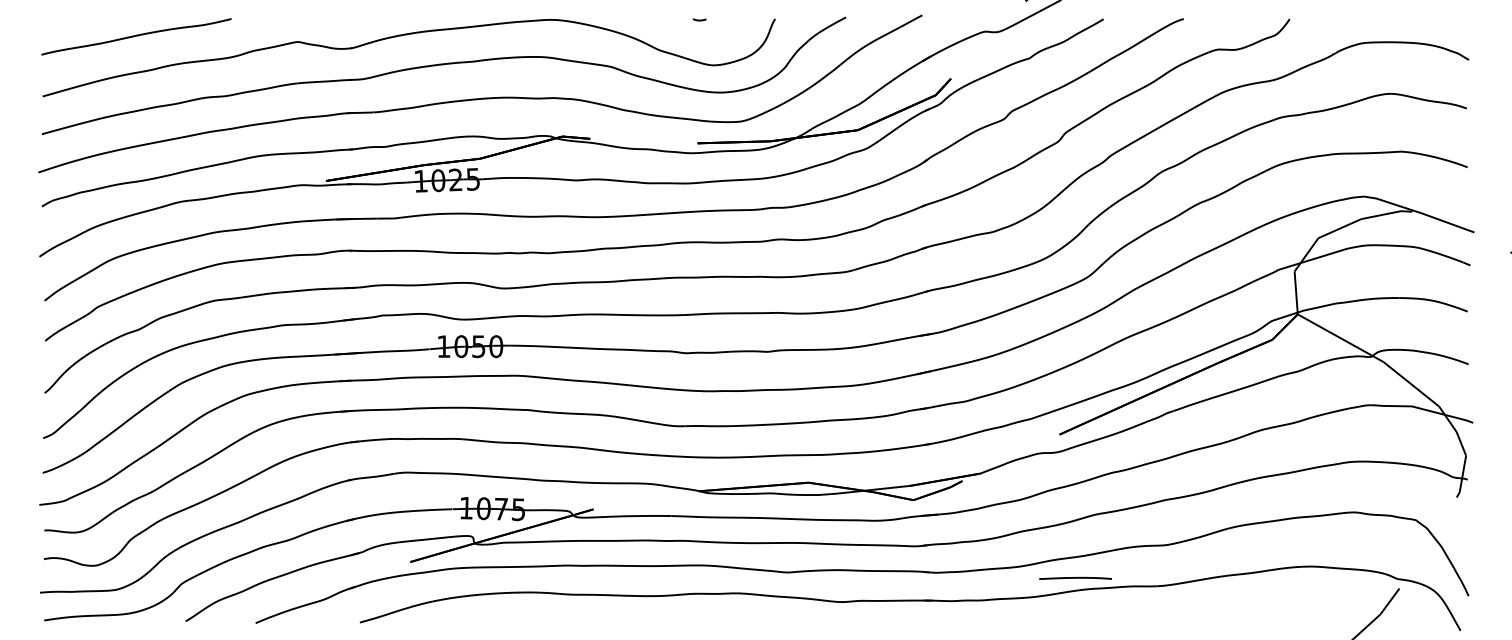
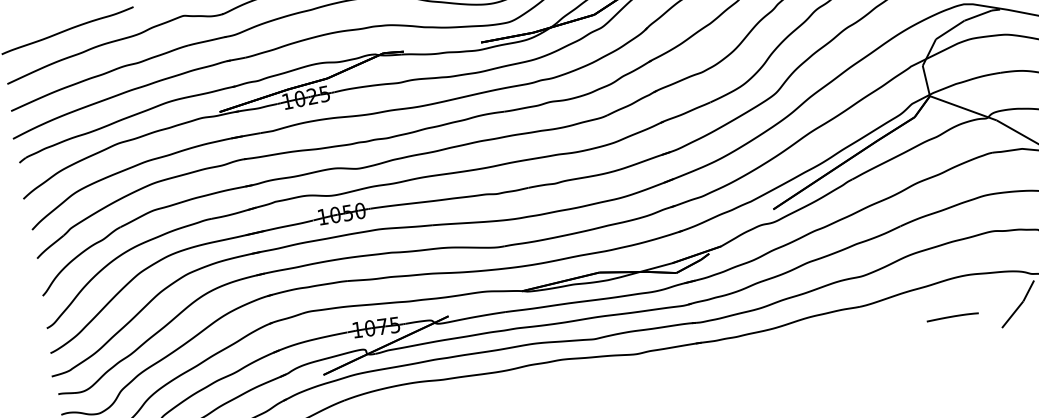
curve: (1075, 577) -> (952, 316), moved

